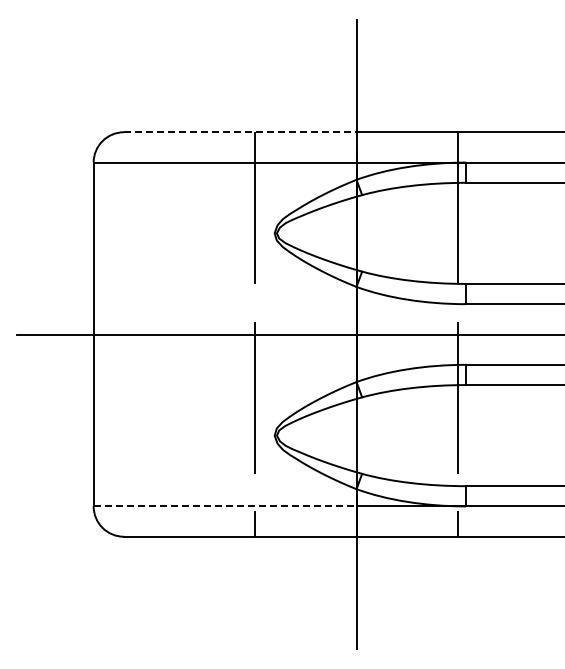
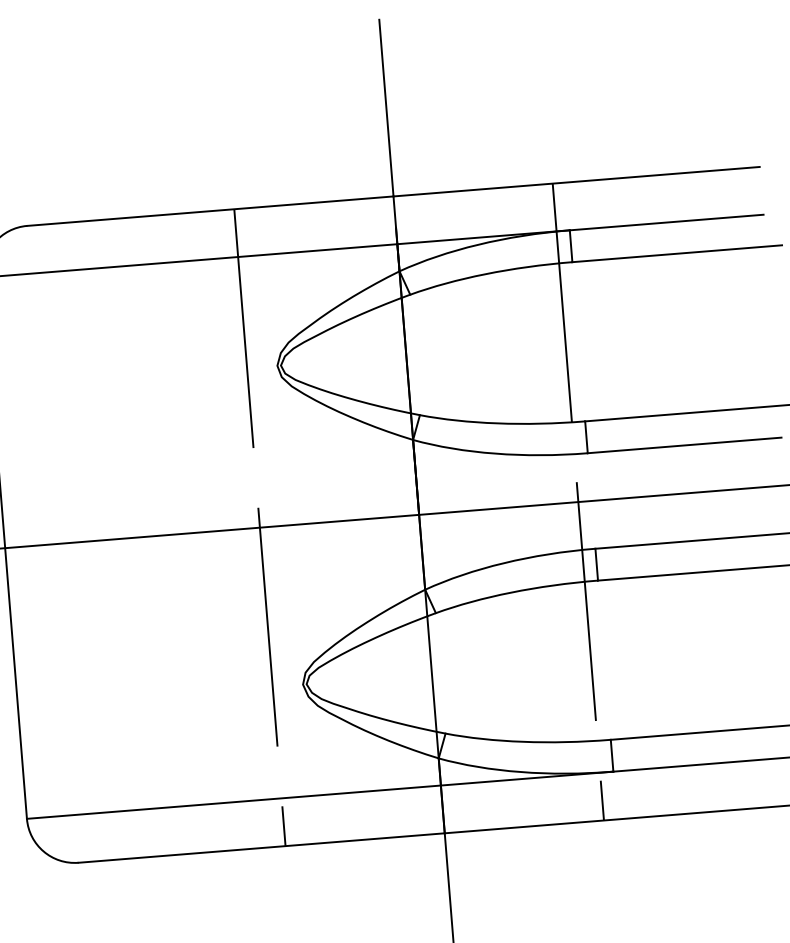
line: (240, 132) -> (210, 211), dashed -> solid
line: (225, 506) -> (234, 802), dashed -> solid

